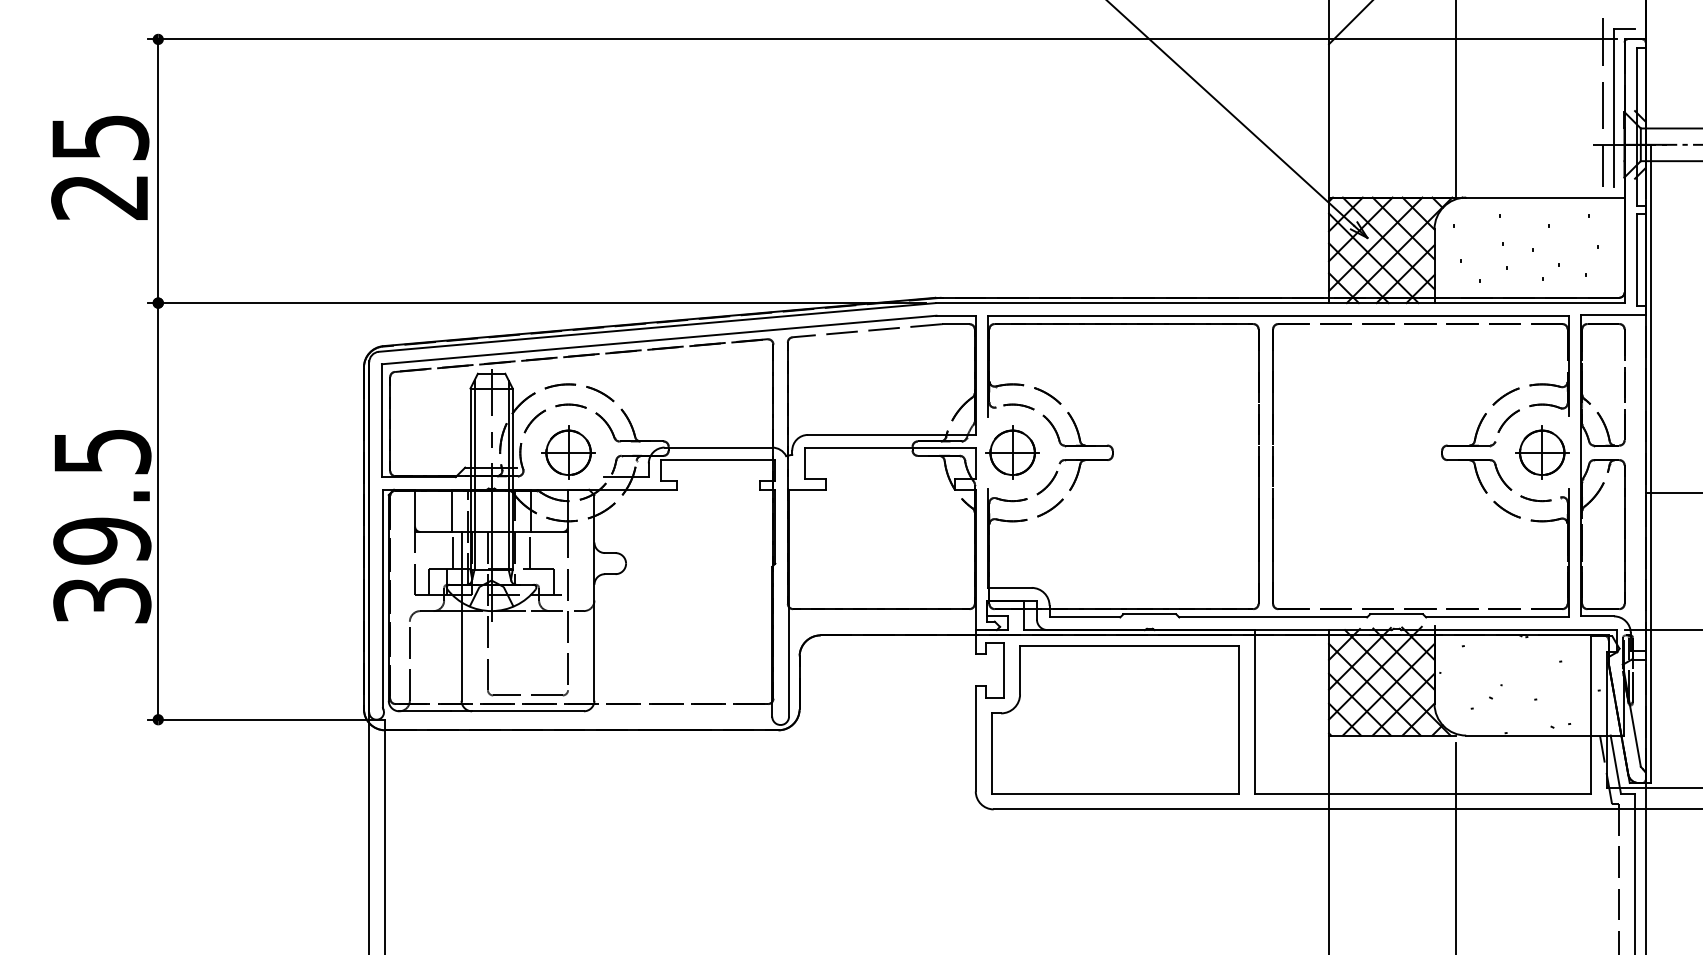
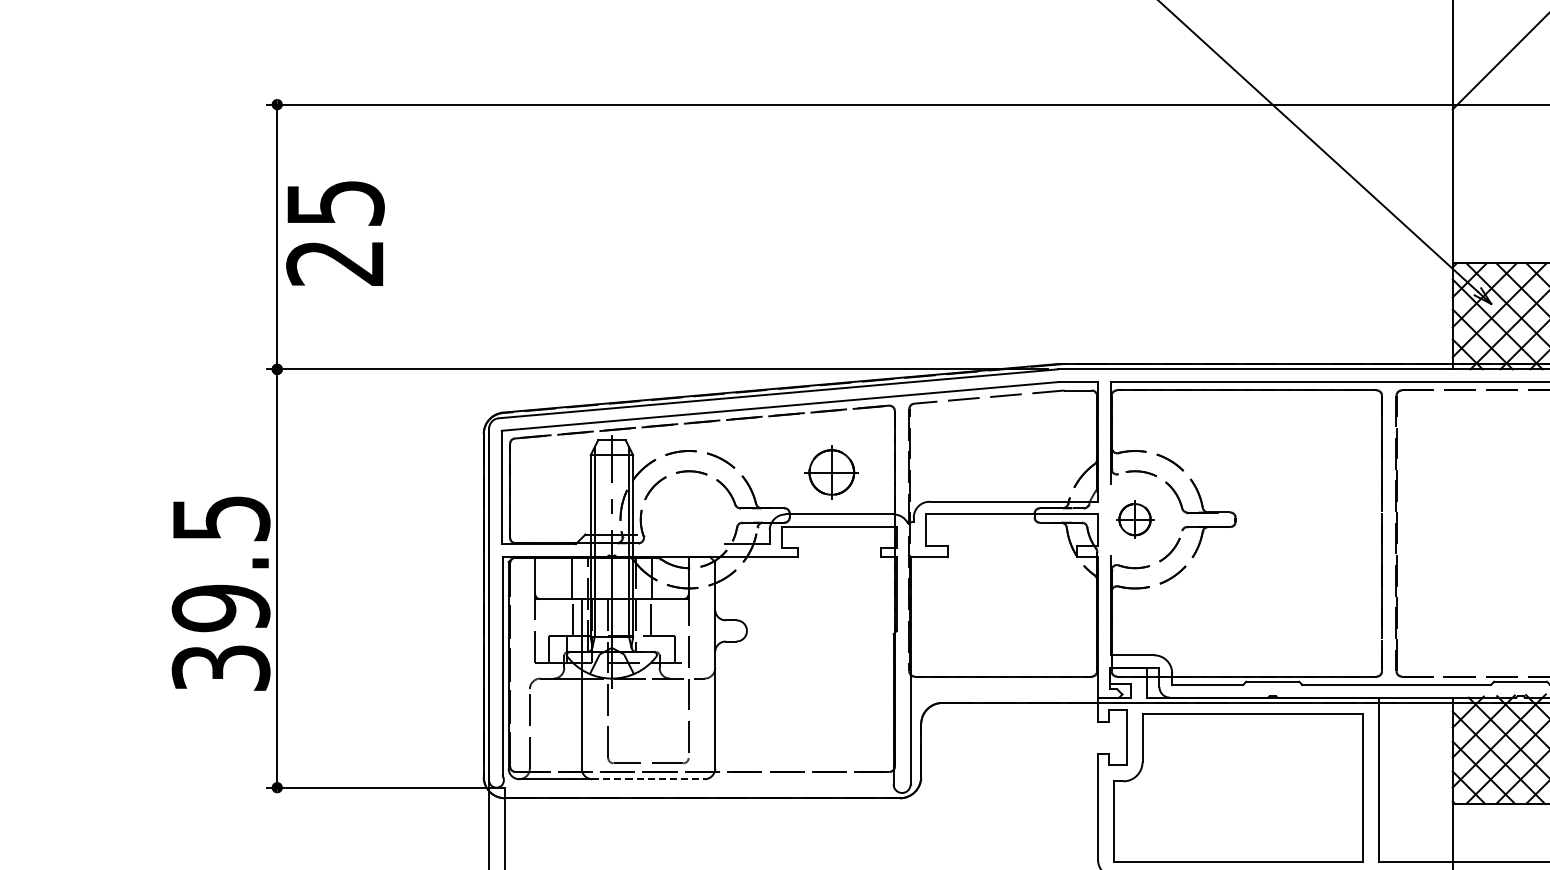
text: (100, 167) -> (335, 233), moved
part: (568, 452) -> (831, 472), moved
part: (1012, 452) -> (1134, 519), size x0.7
line: (528, 711) -> (648, 779), solid -> dashed

